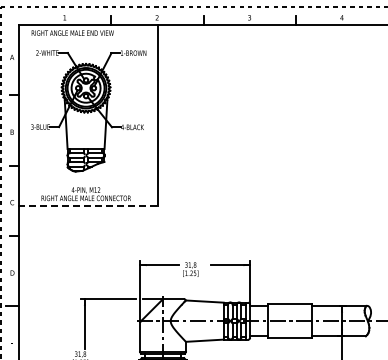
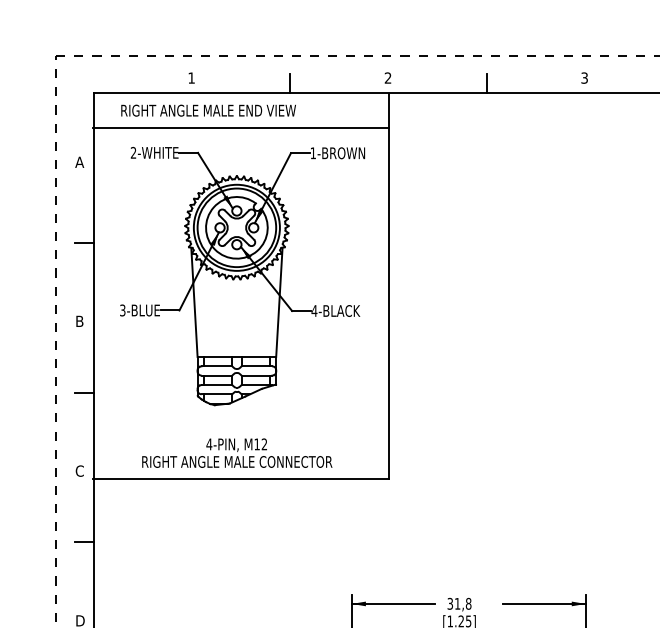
line: (87, 41) -> (239, 128), added
line: (88, 206) -> (242, 479), dashed -> solid

